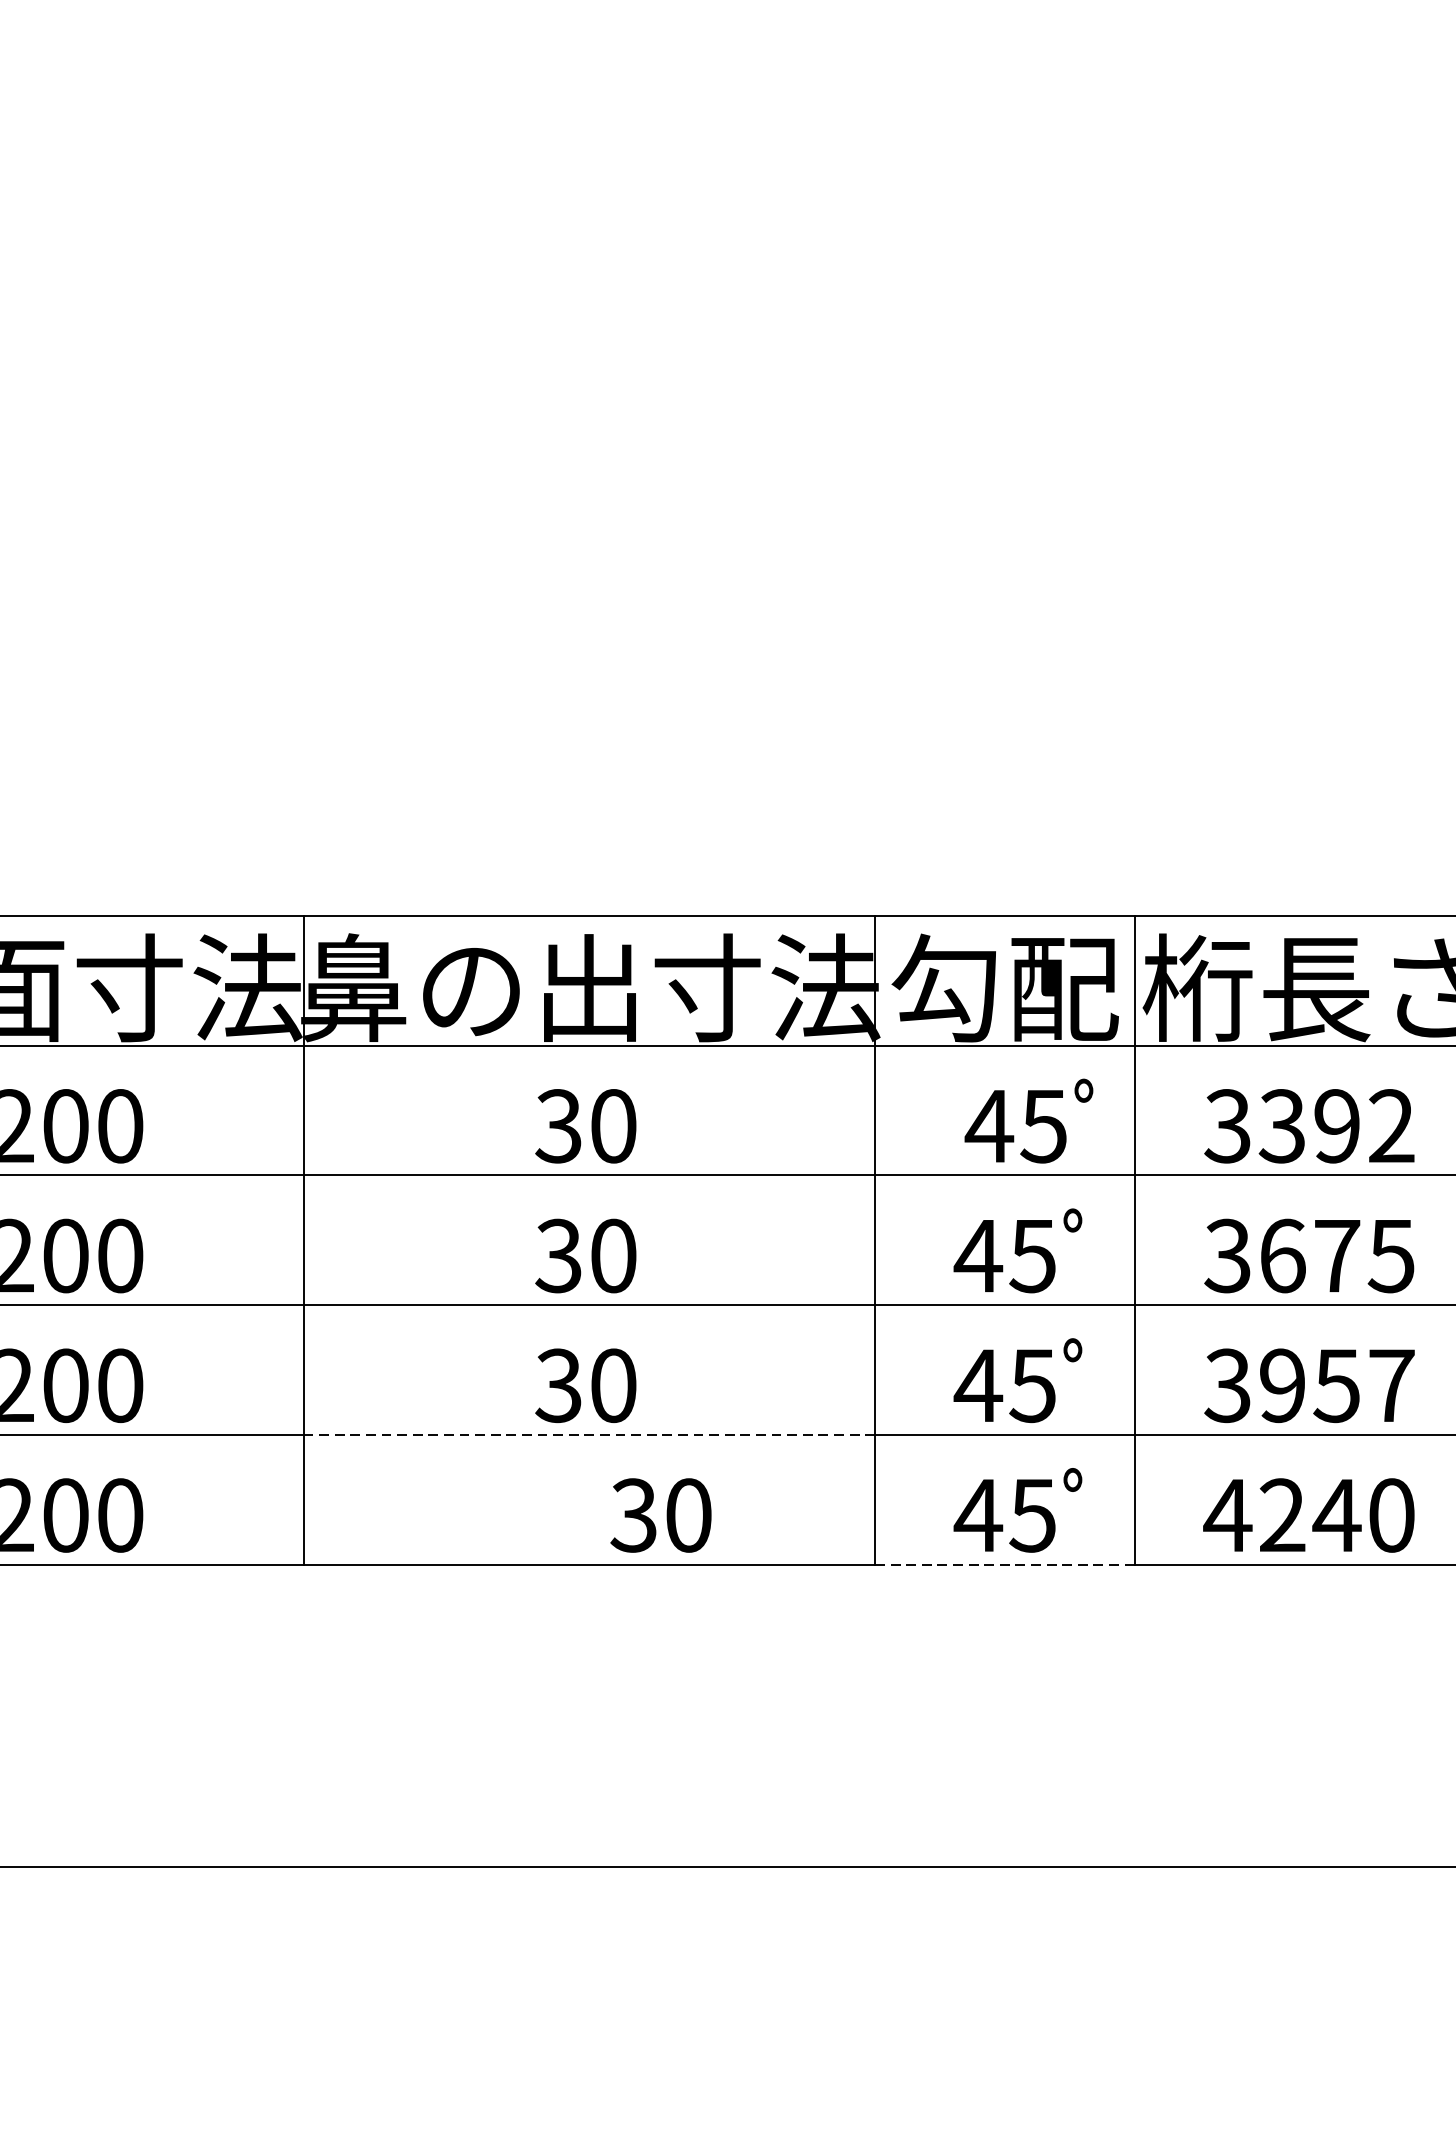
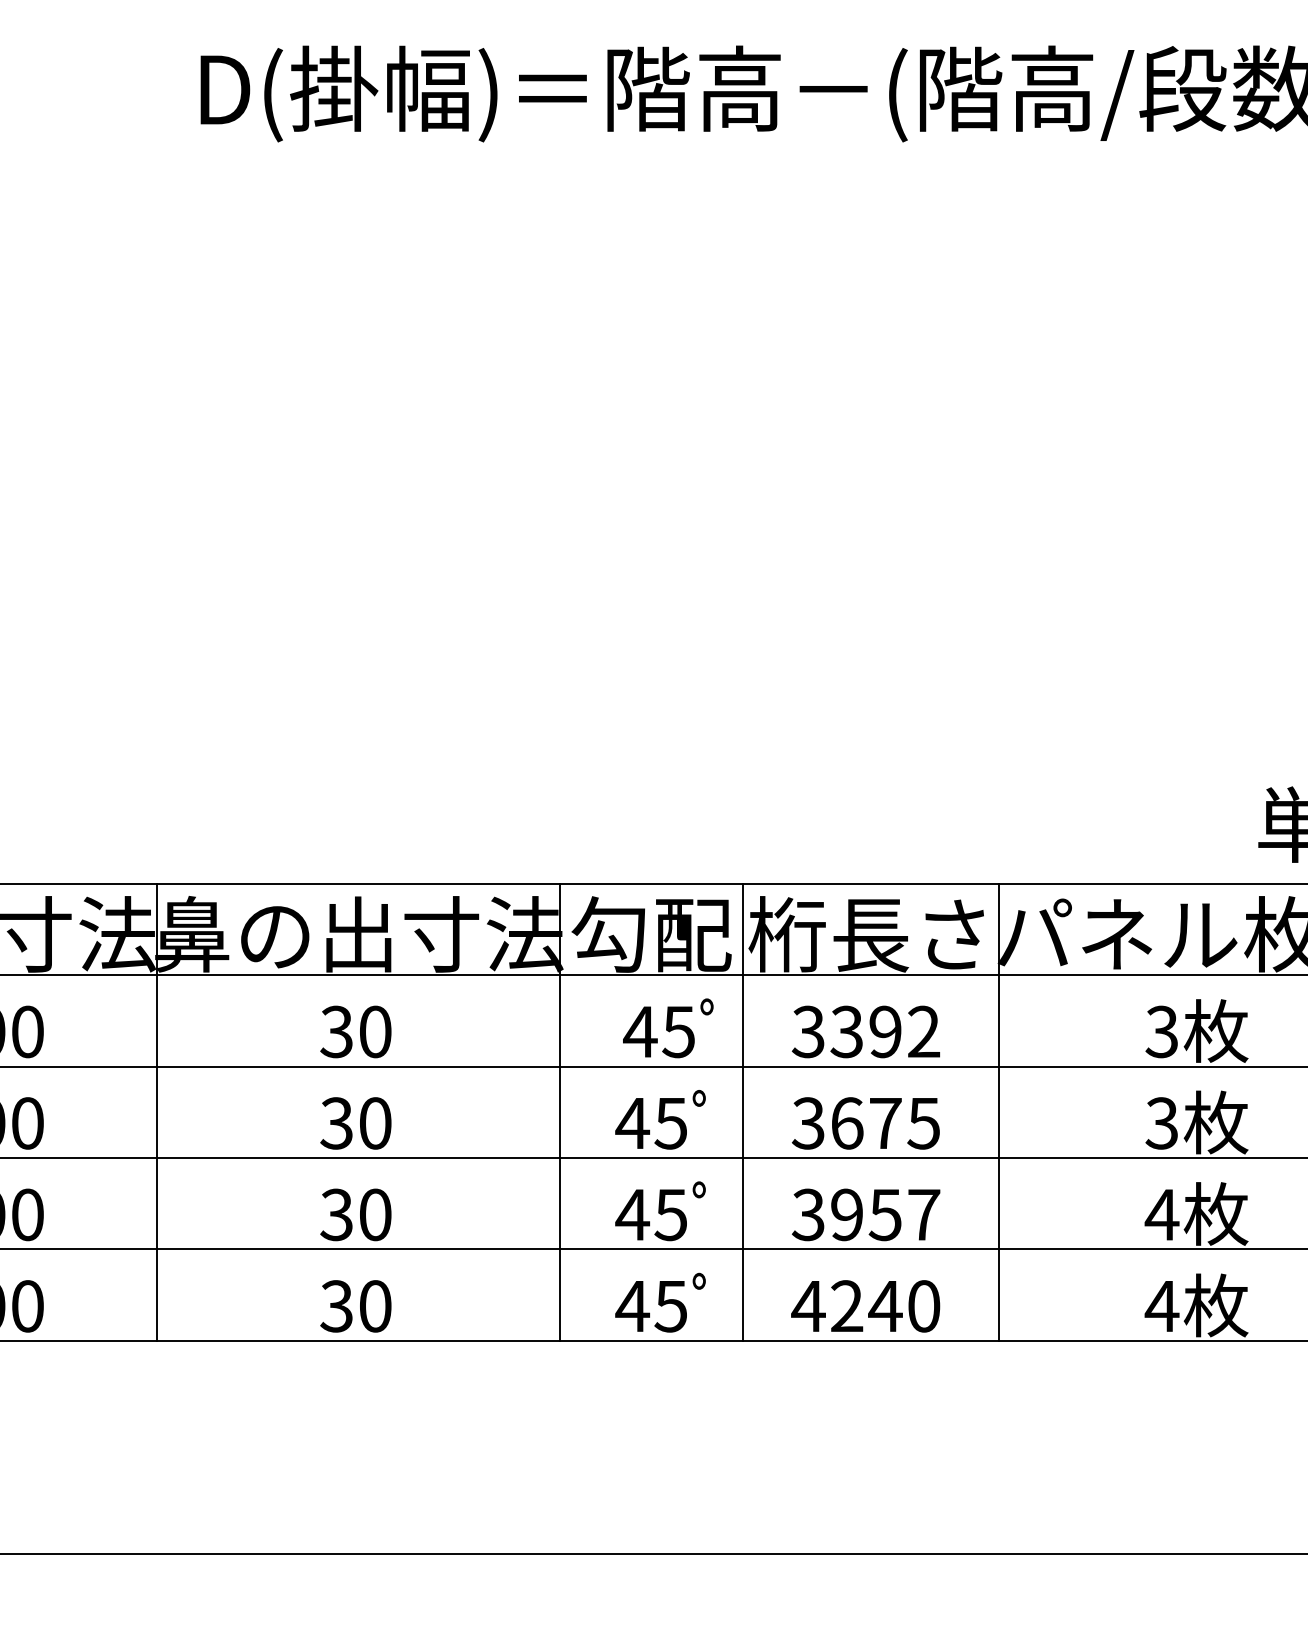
line: (589, 1434) -> (358, 1249), dashed -> solid
text: (660, 1515) -> (355, 1306), moved
line: (1003, 1563) -> (650, 1340), dashed -> solid

